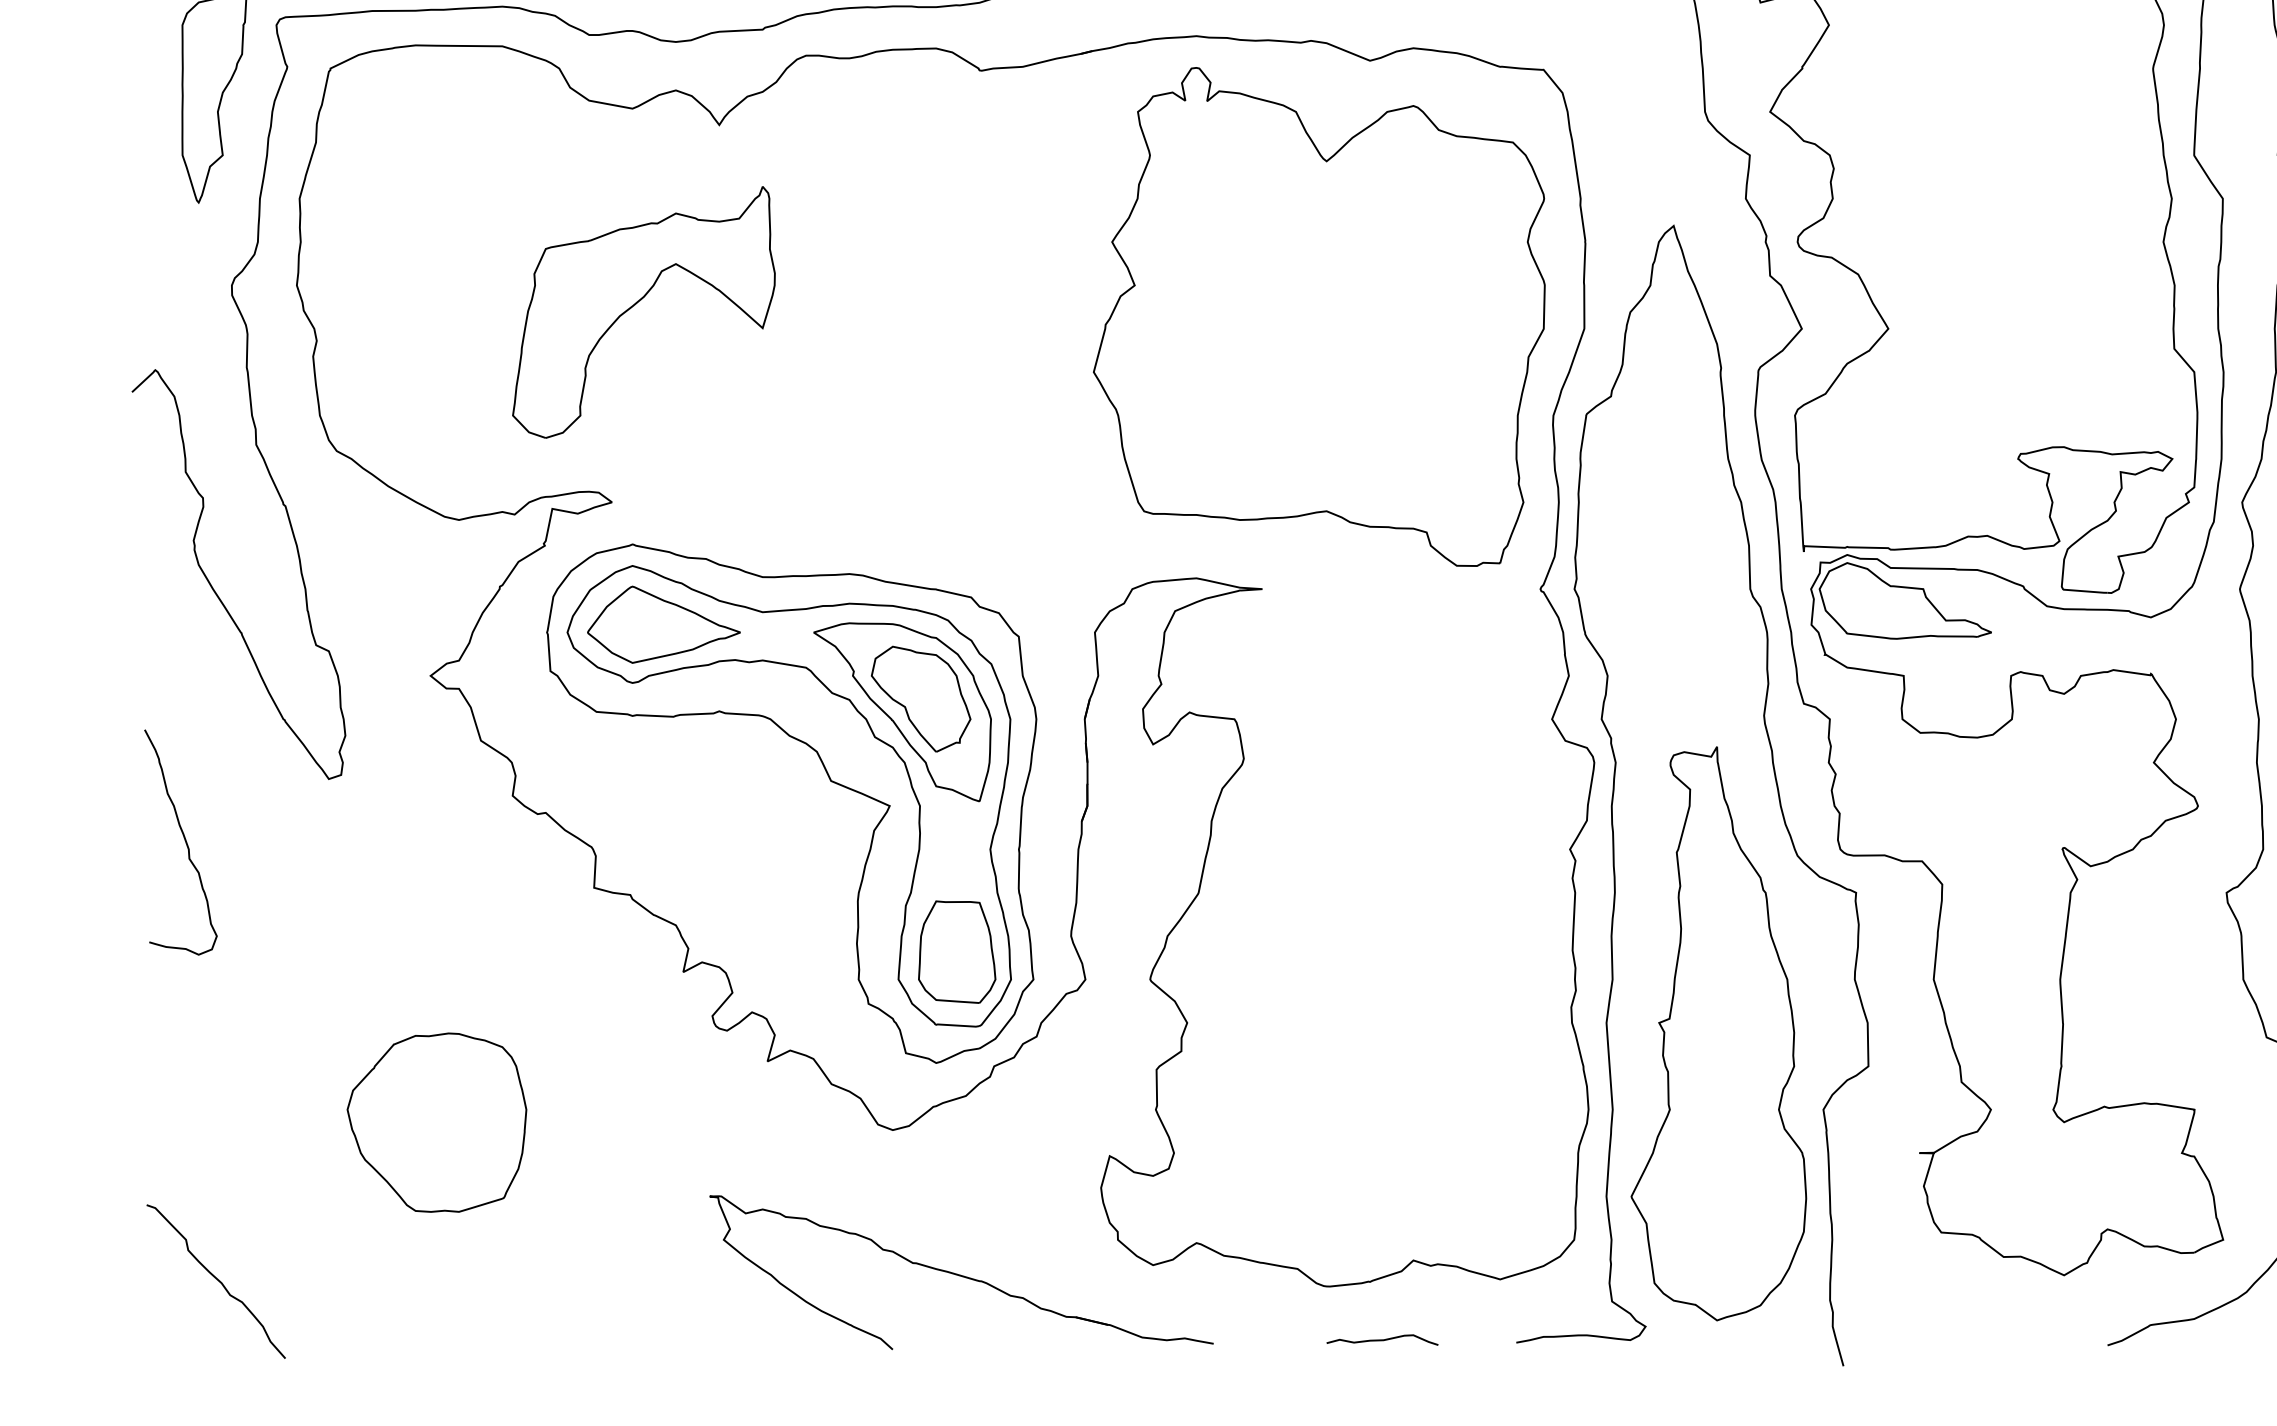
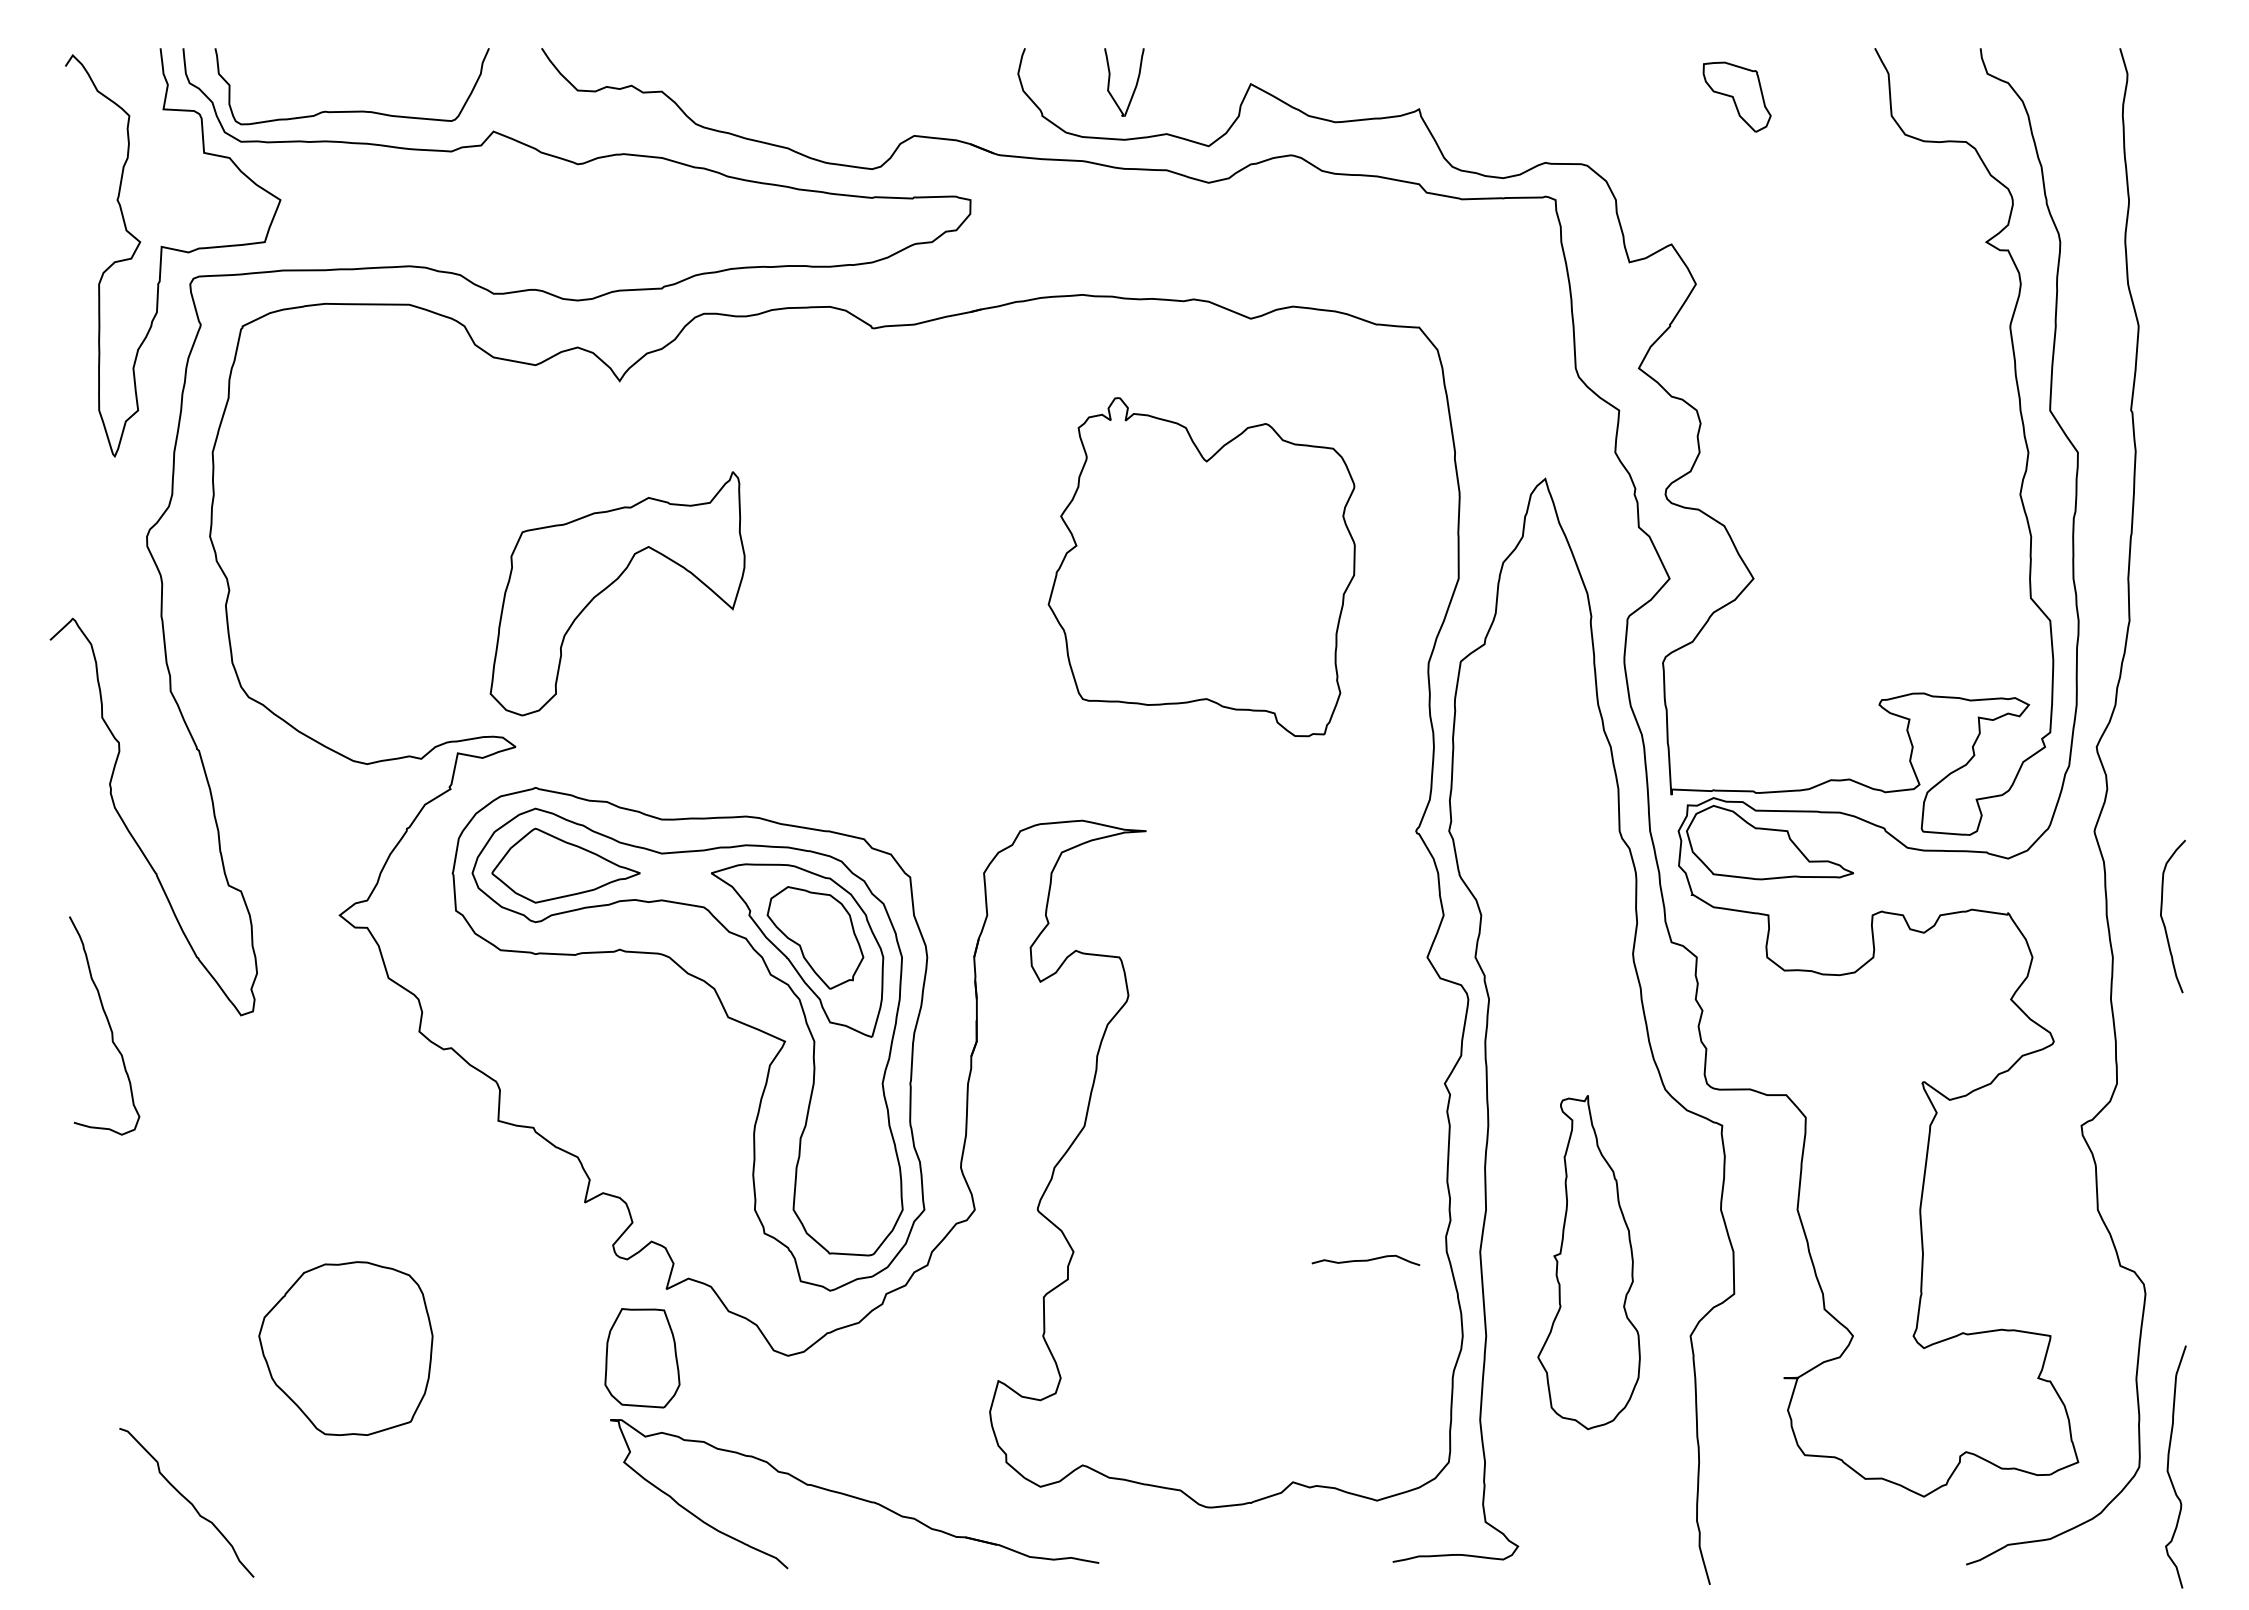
part: (637, 303) -> (611, 585), moved
part: (1319, 316) -> (1201, 566), size x0.7
curve: (184, 842) -> (108, 1025), moved
part: (957, 952) -> (642, 1358), moved
part: (1718, 1033) -> (1588, 1262), size x0.6
curve: (216, 1280) -> (187, 1501), moved
curve: (1382, 1340) -> (1365, 1260), moved

